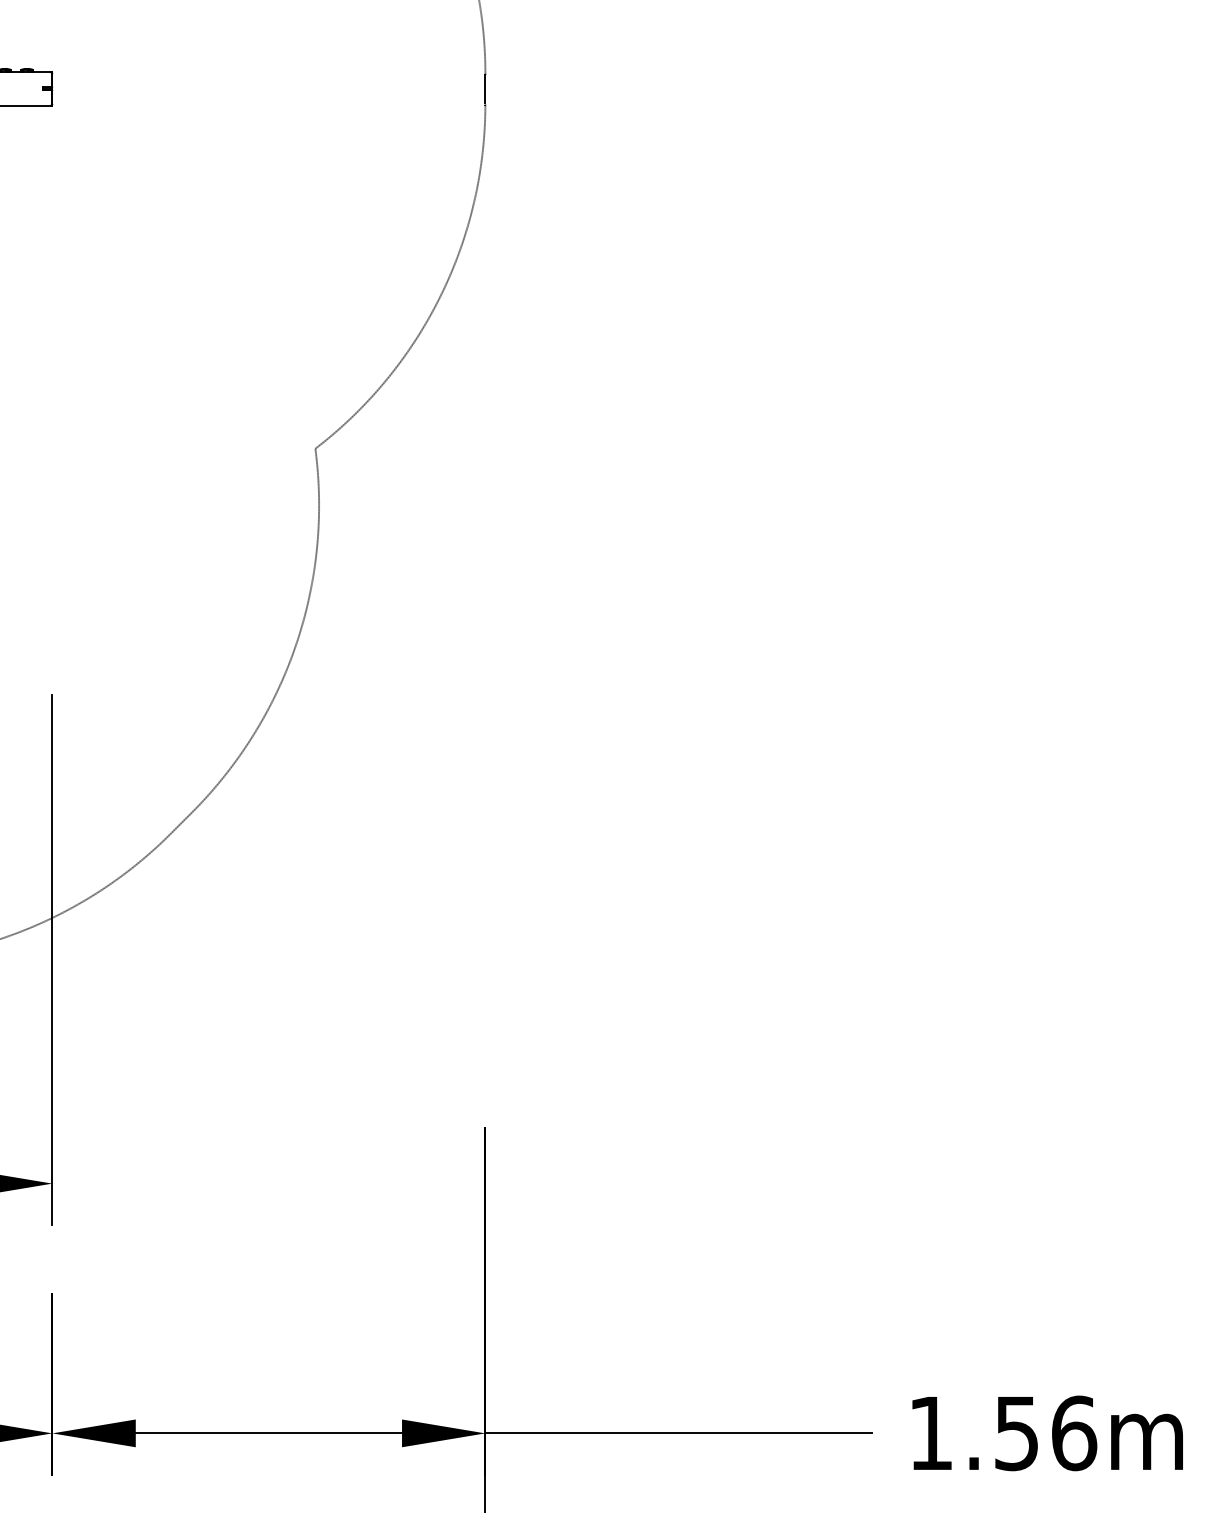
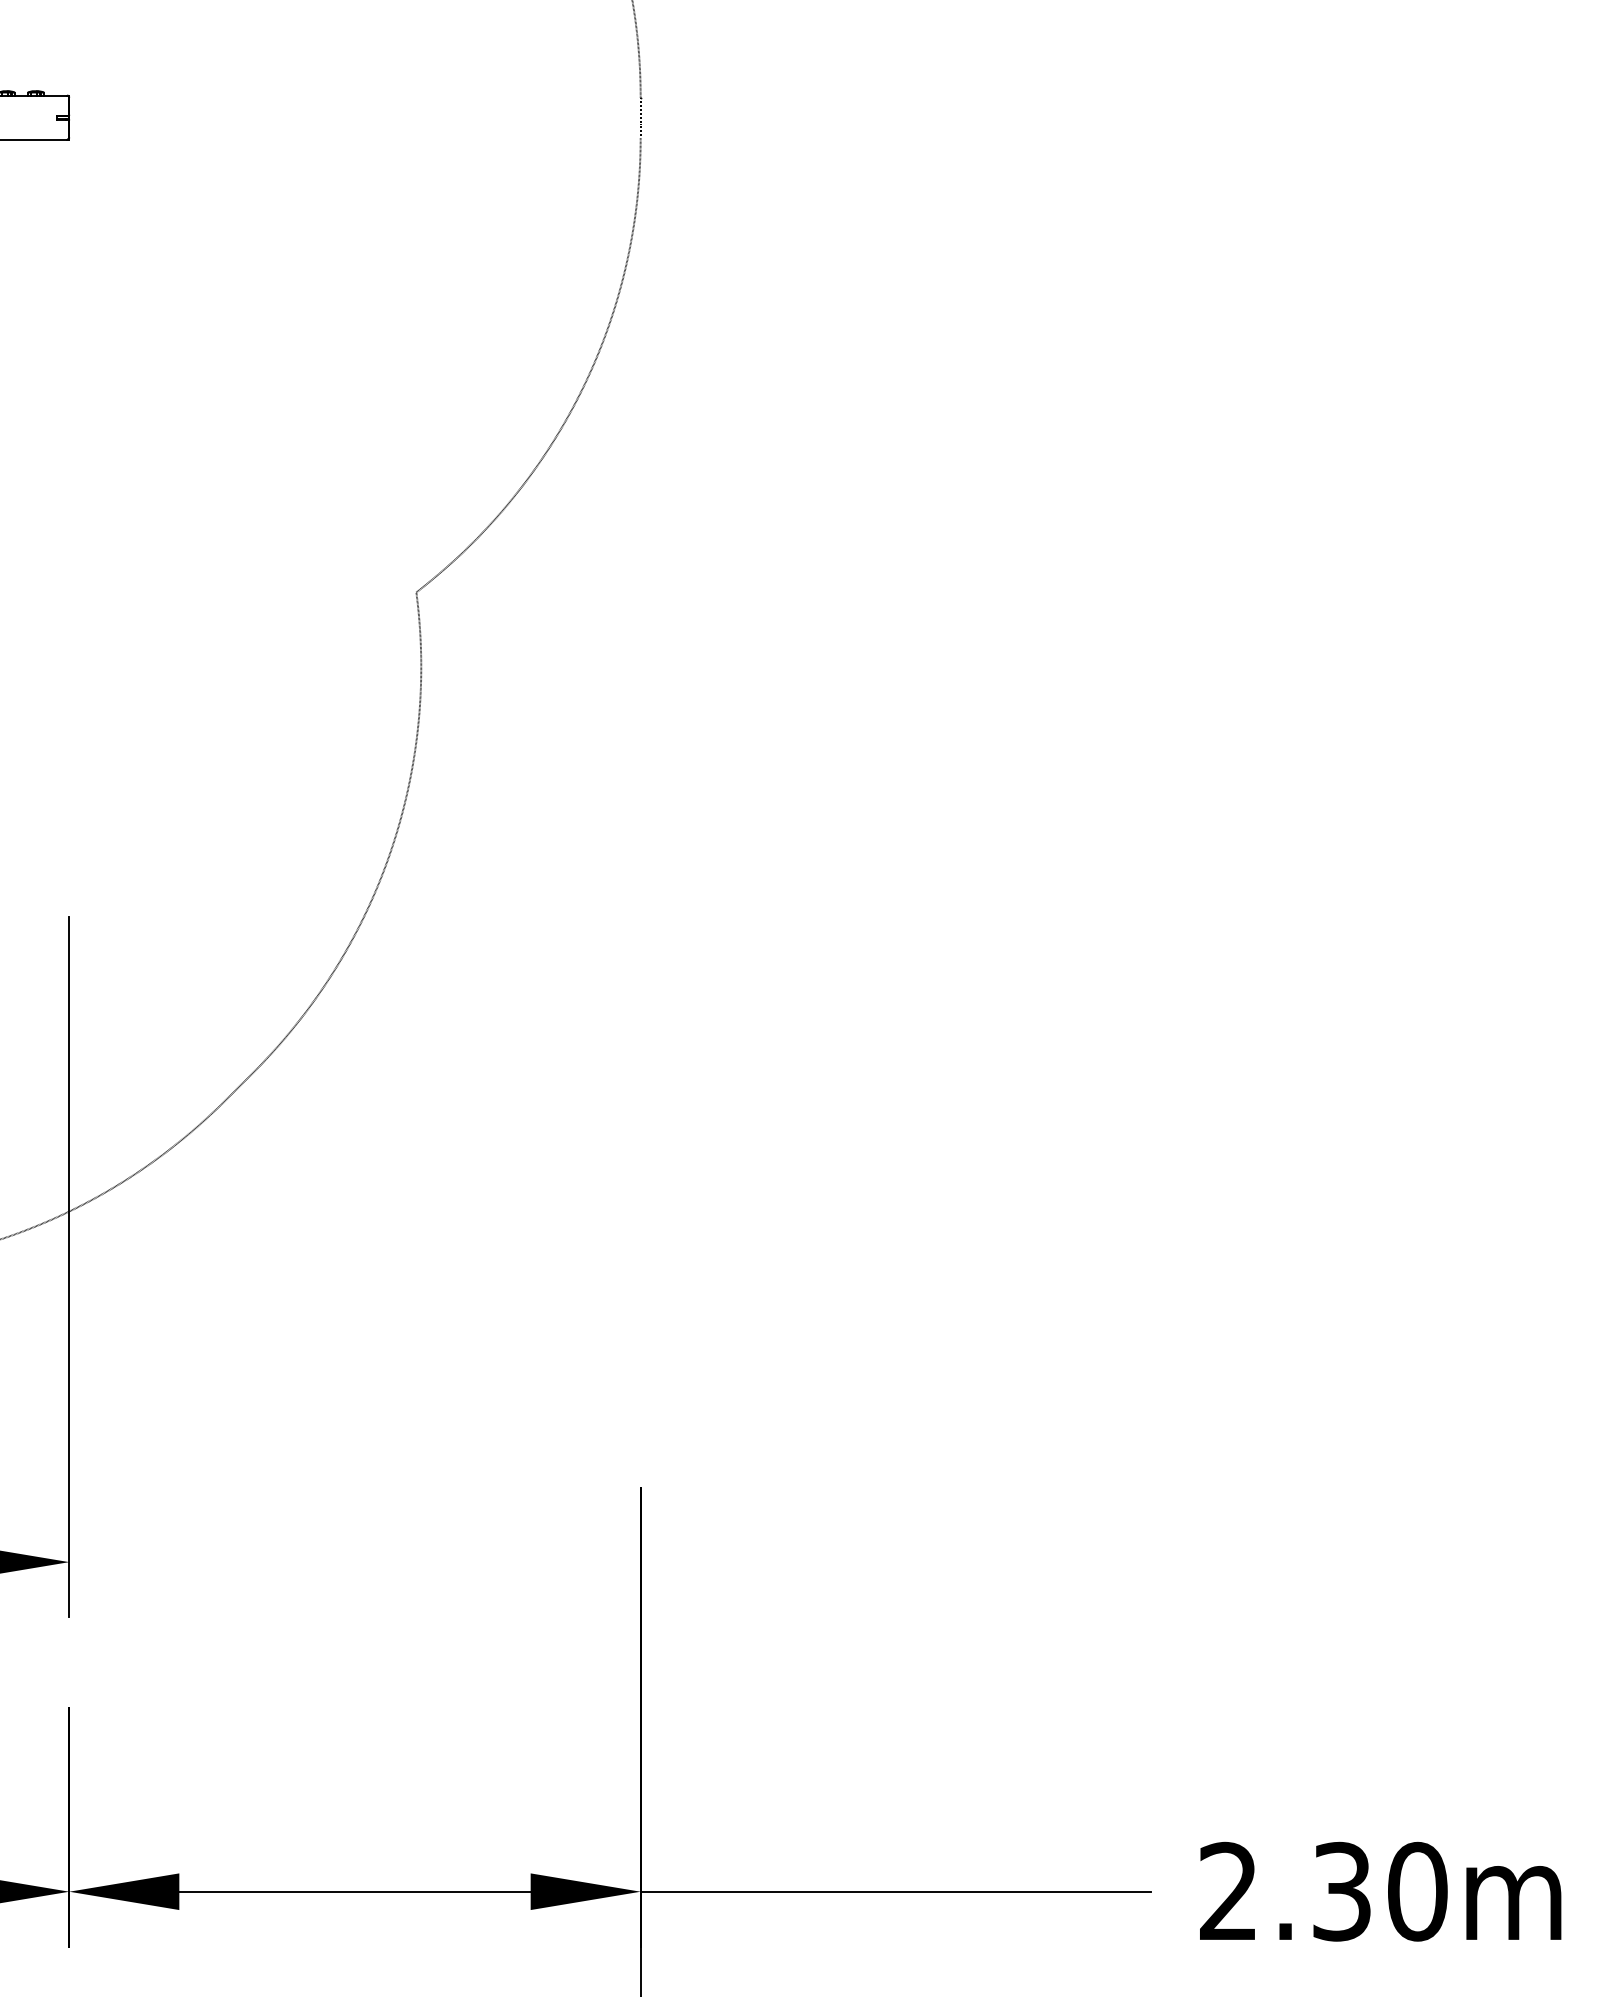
text: (1003, 1433) -> (1324, 1891), 1.56m -> 2.30m

